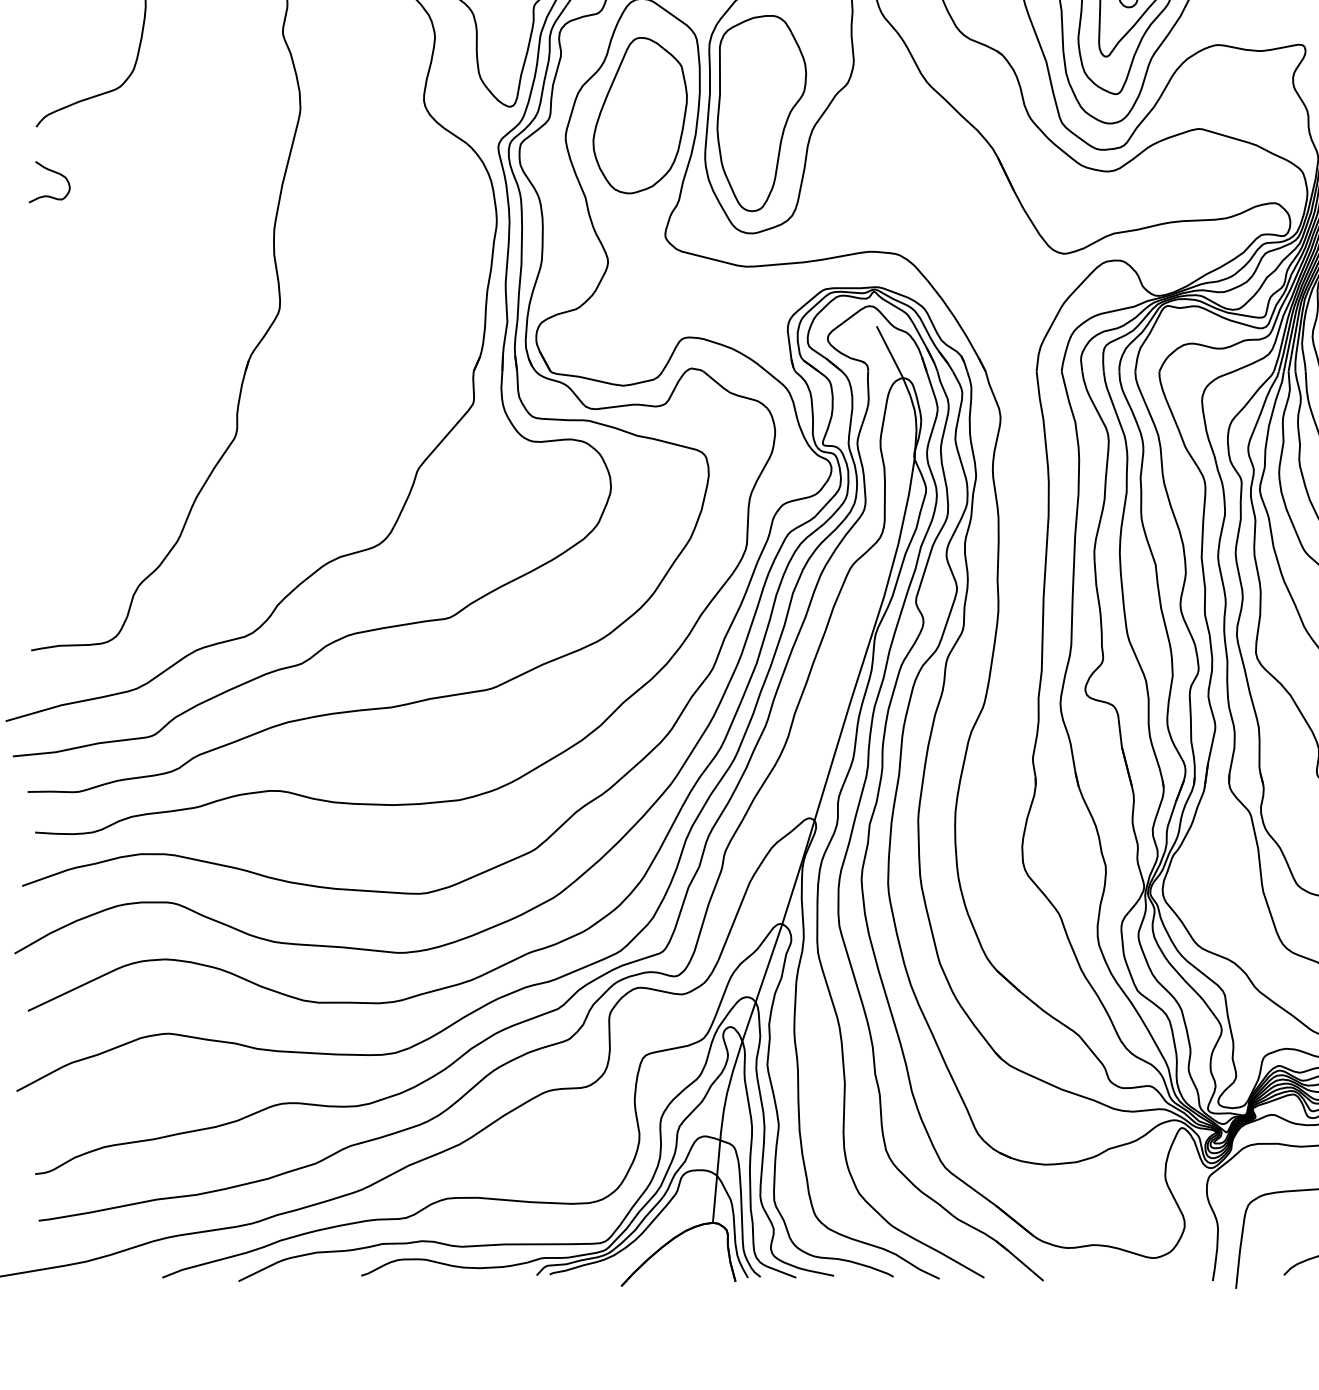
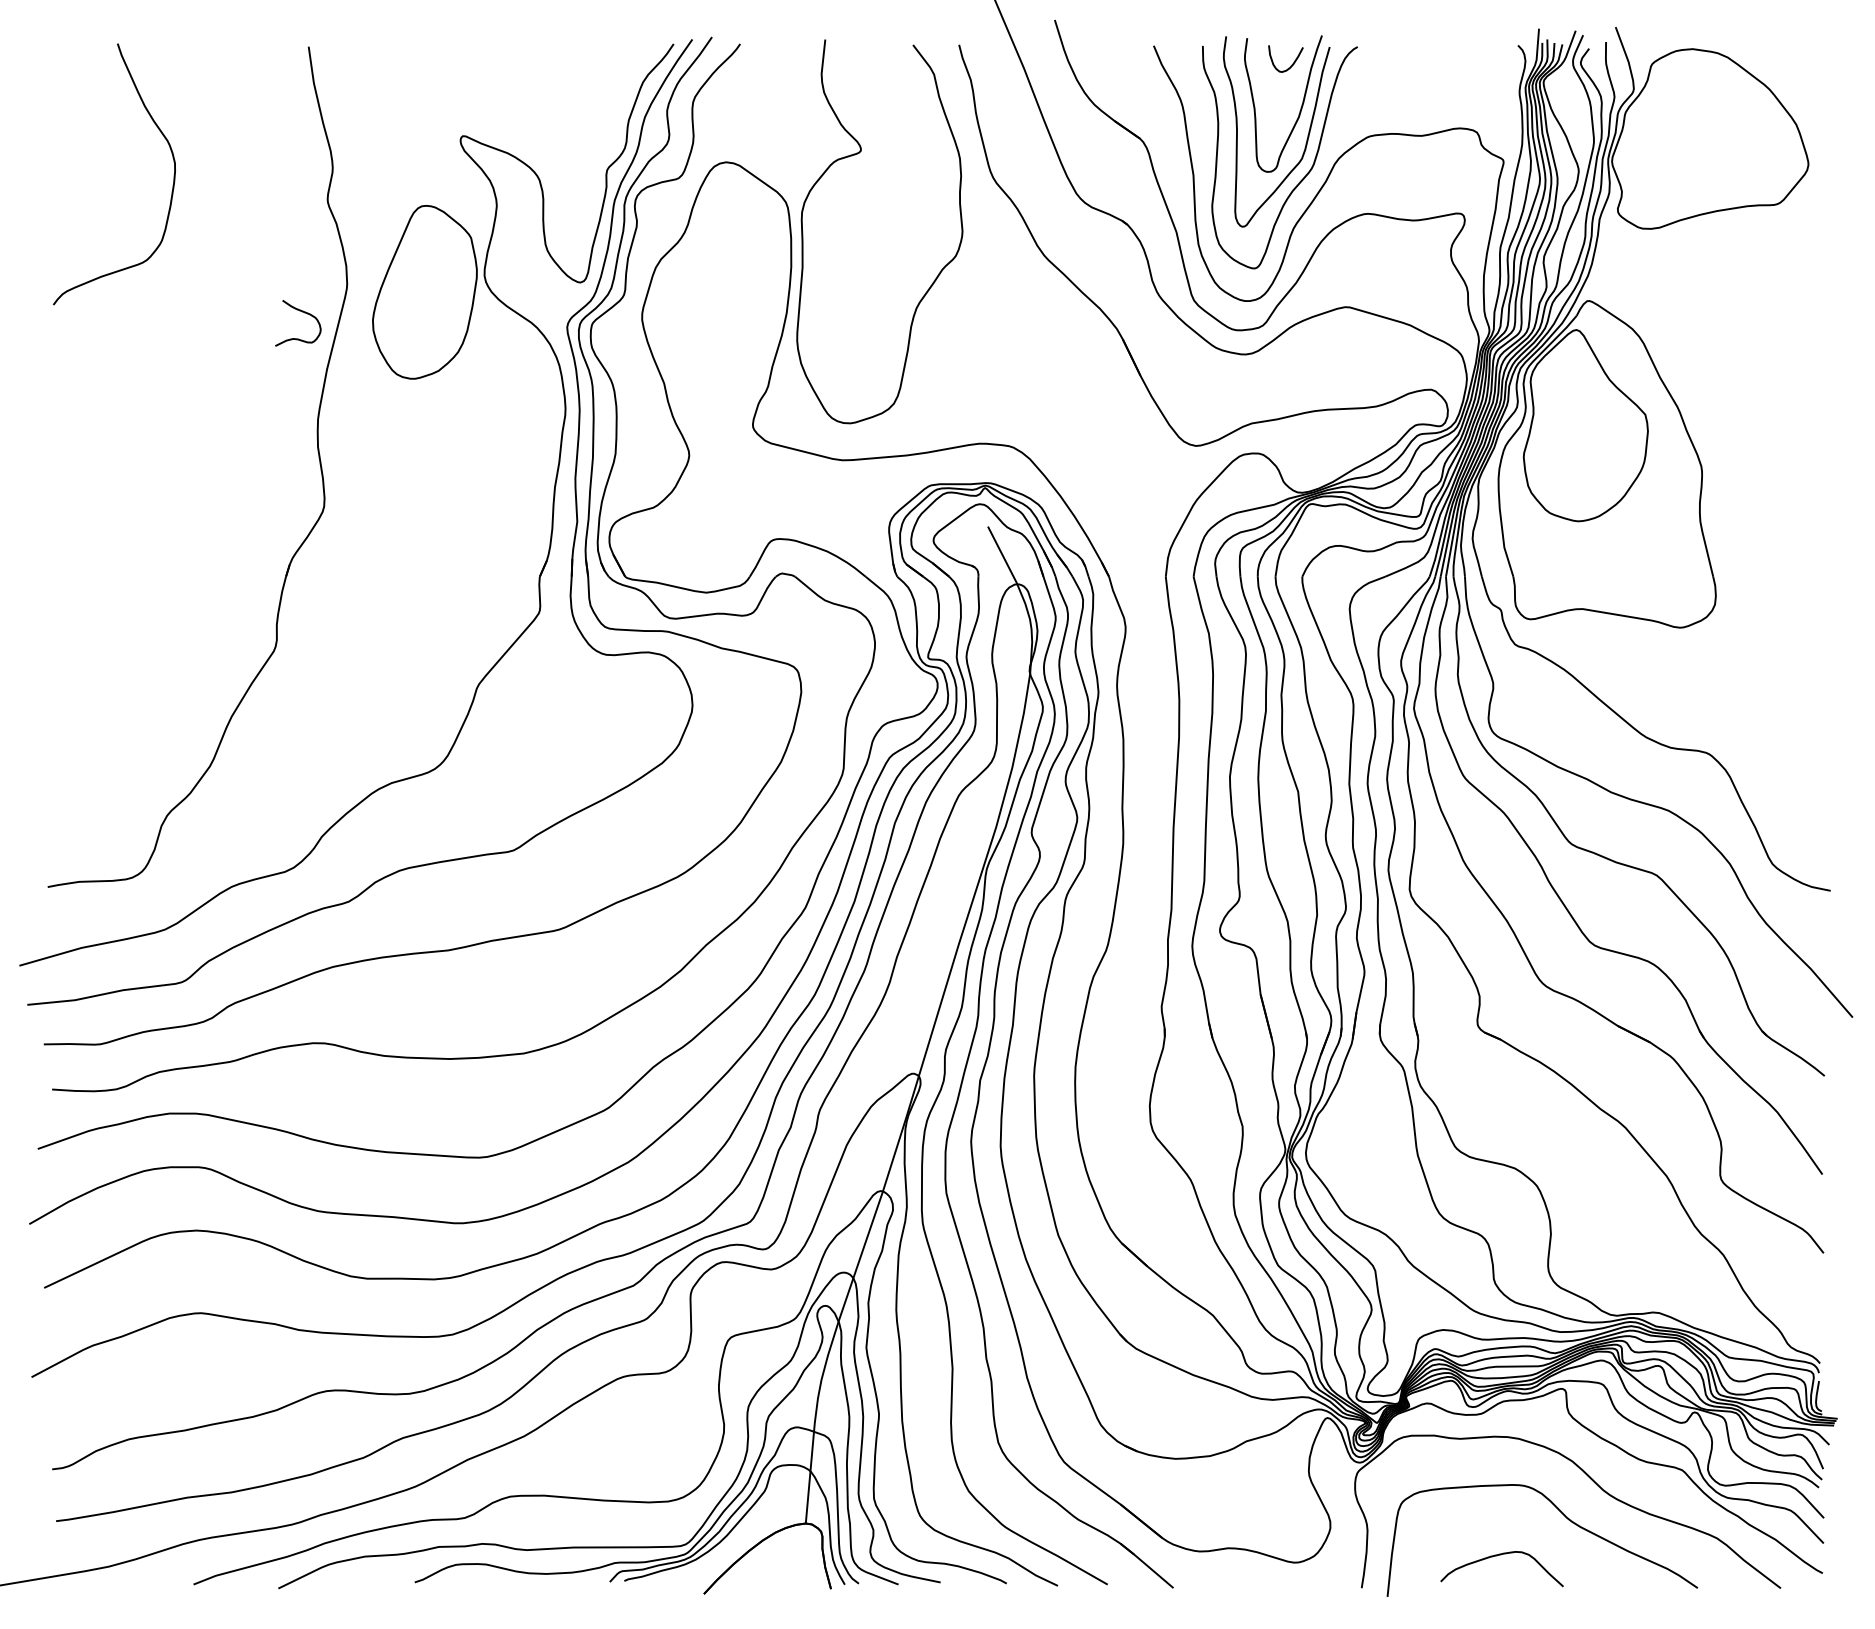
part: (762, 113) -> (860, 289), removed
part: (639, 115) -> (424, 292), moved
curve: (55, 173) -> (304, 313), moved

